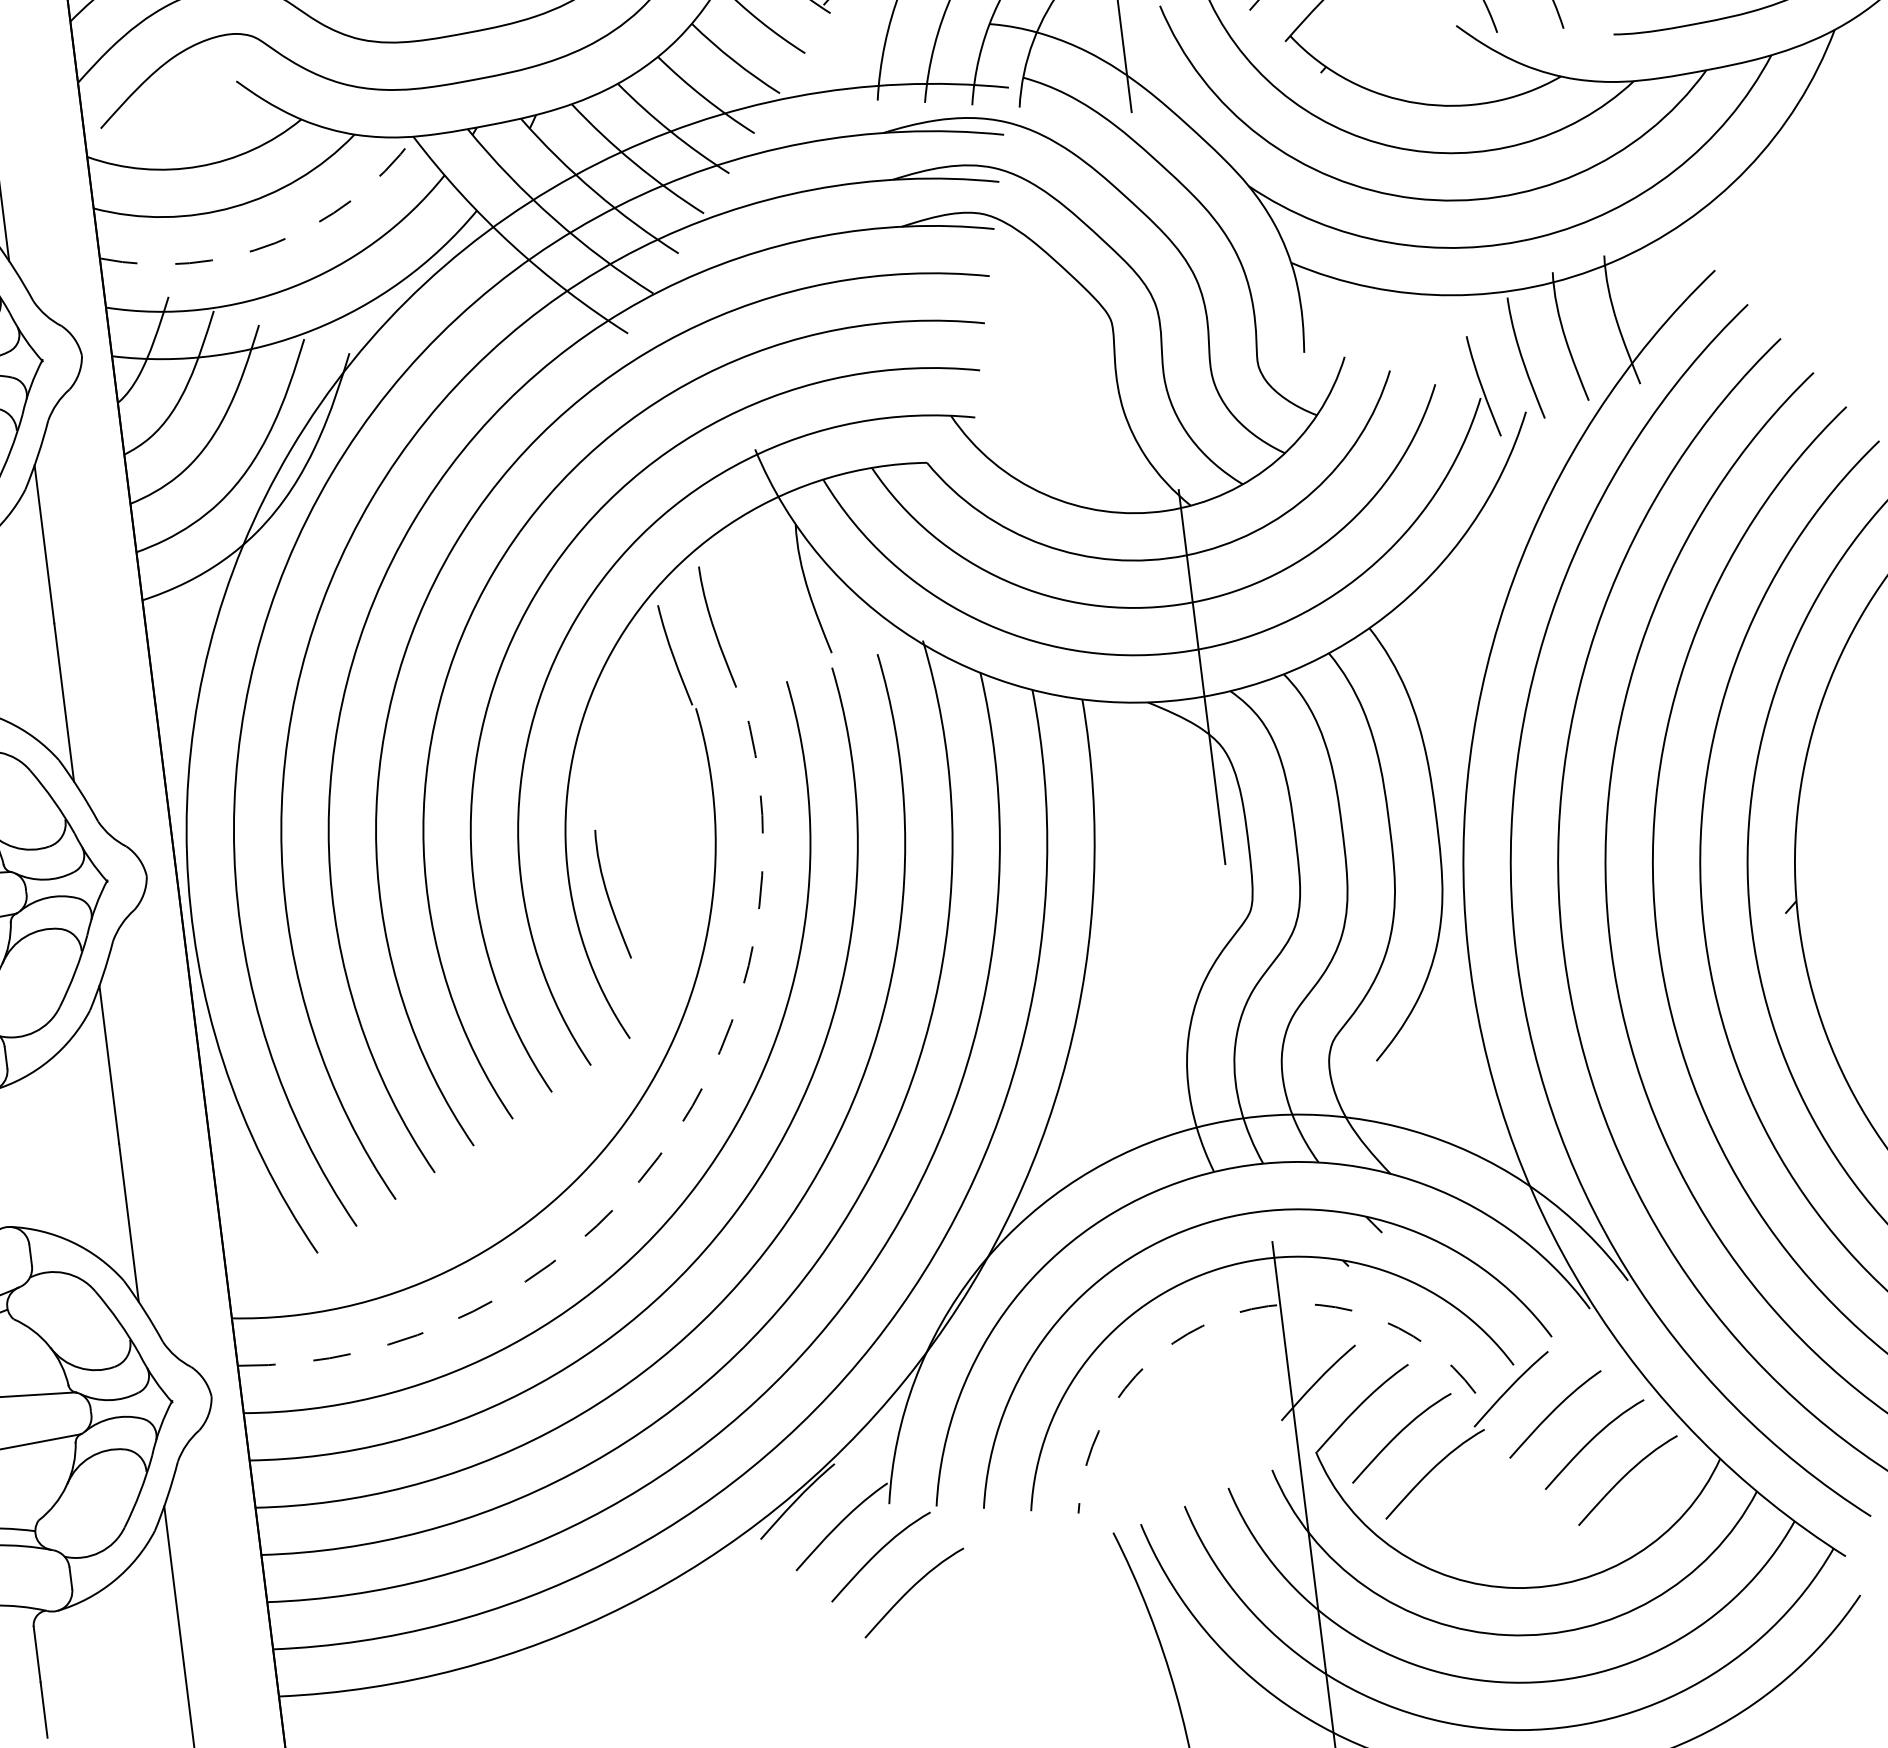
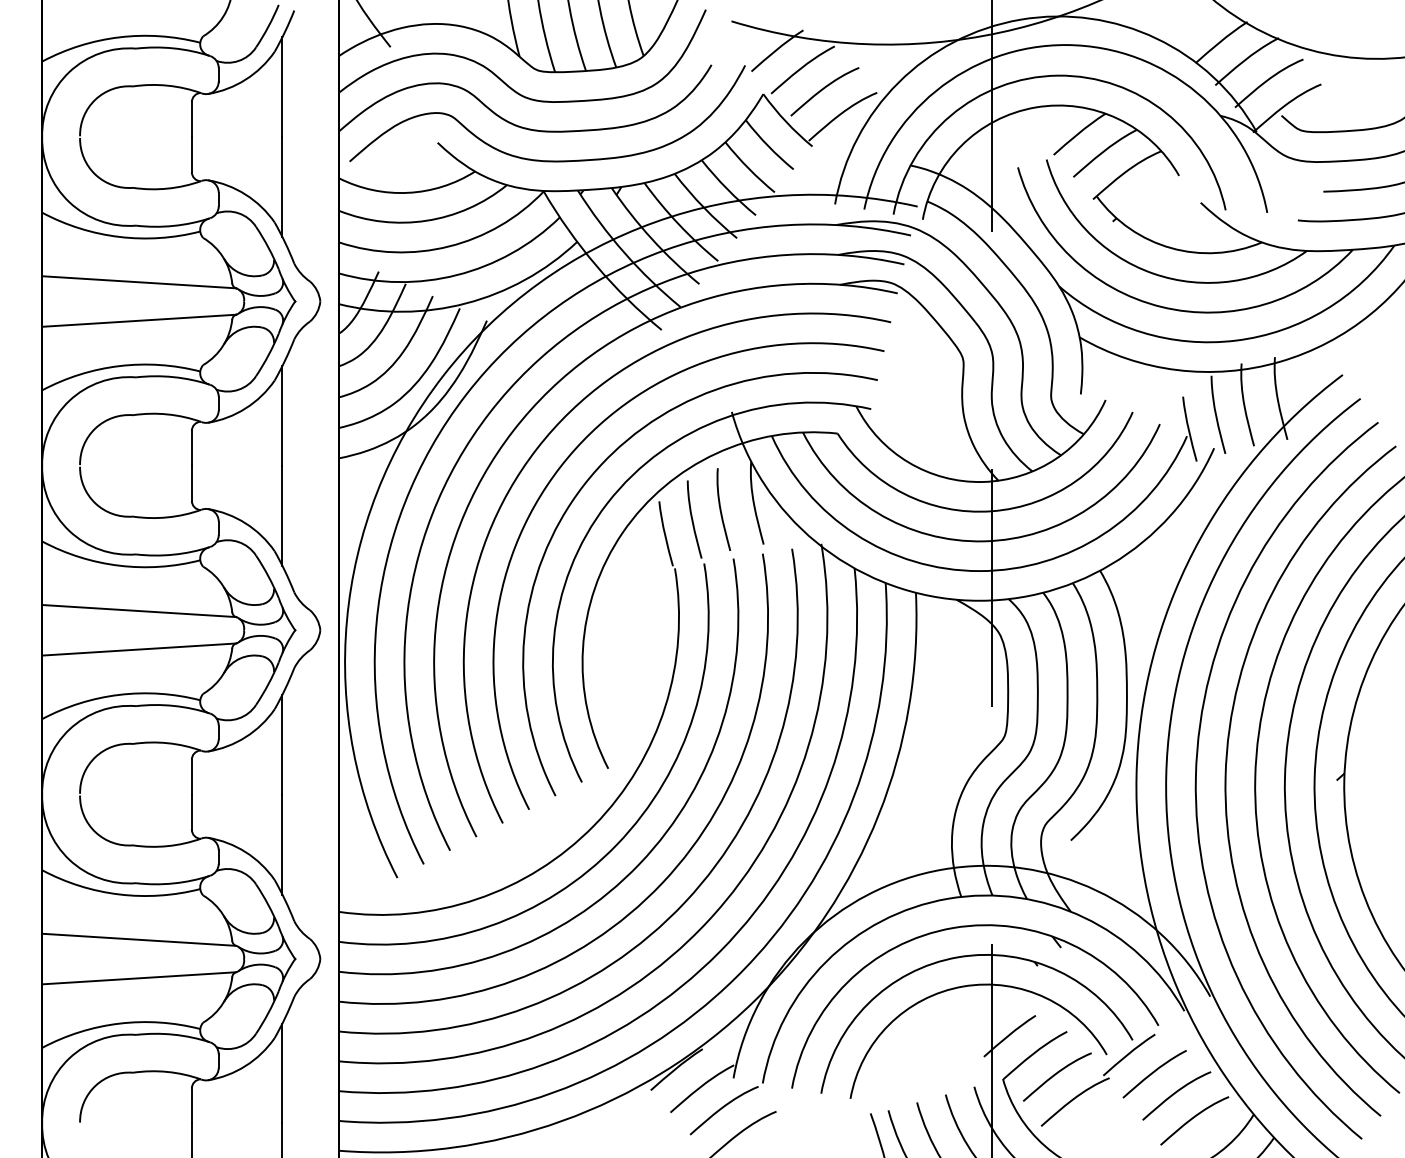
arc: (275, 243) -> (449, 246), dashed -> solid
curve: (609, 894) -> (721, 509), moved
arc: (657, 1156) -> (616, 844), dashed -> solid
arc: (1235, 1313) -> (963, 986), dashed -> solid

